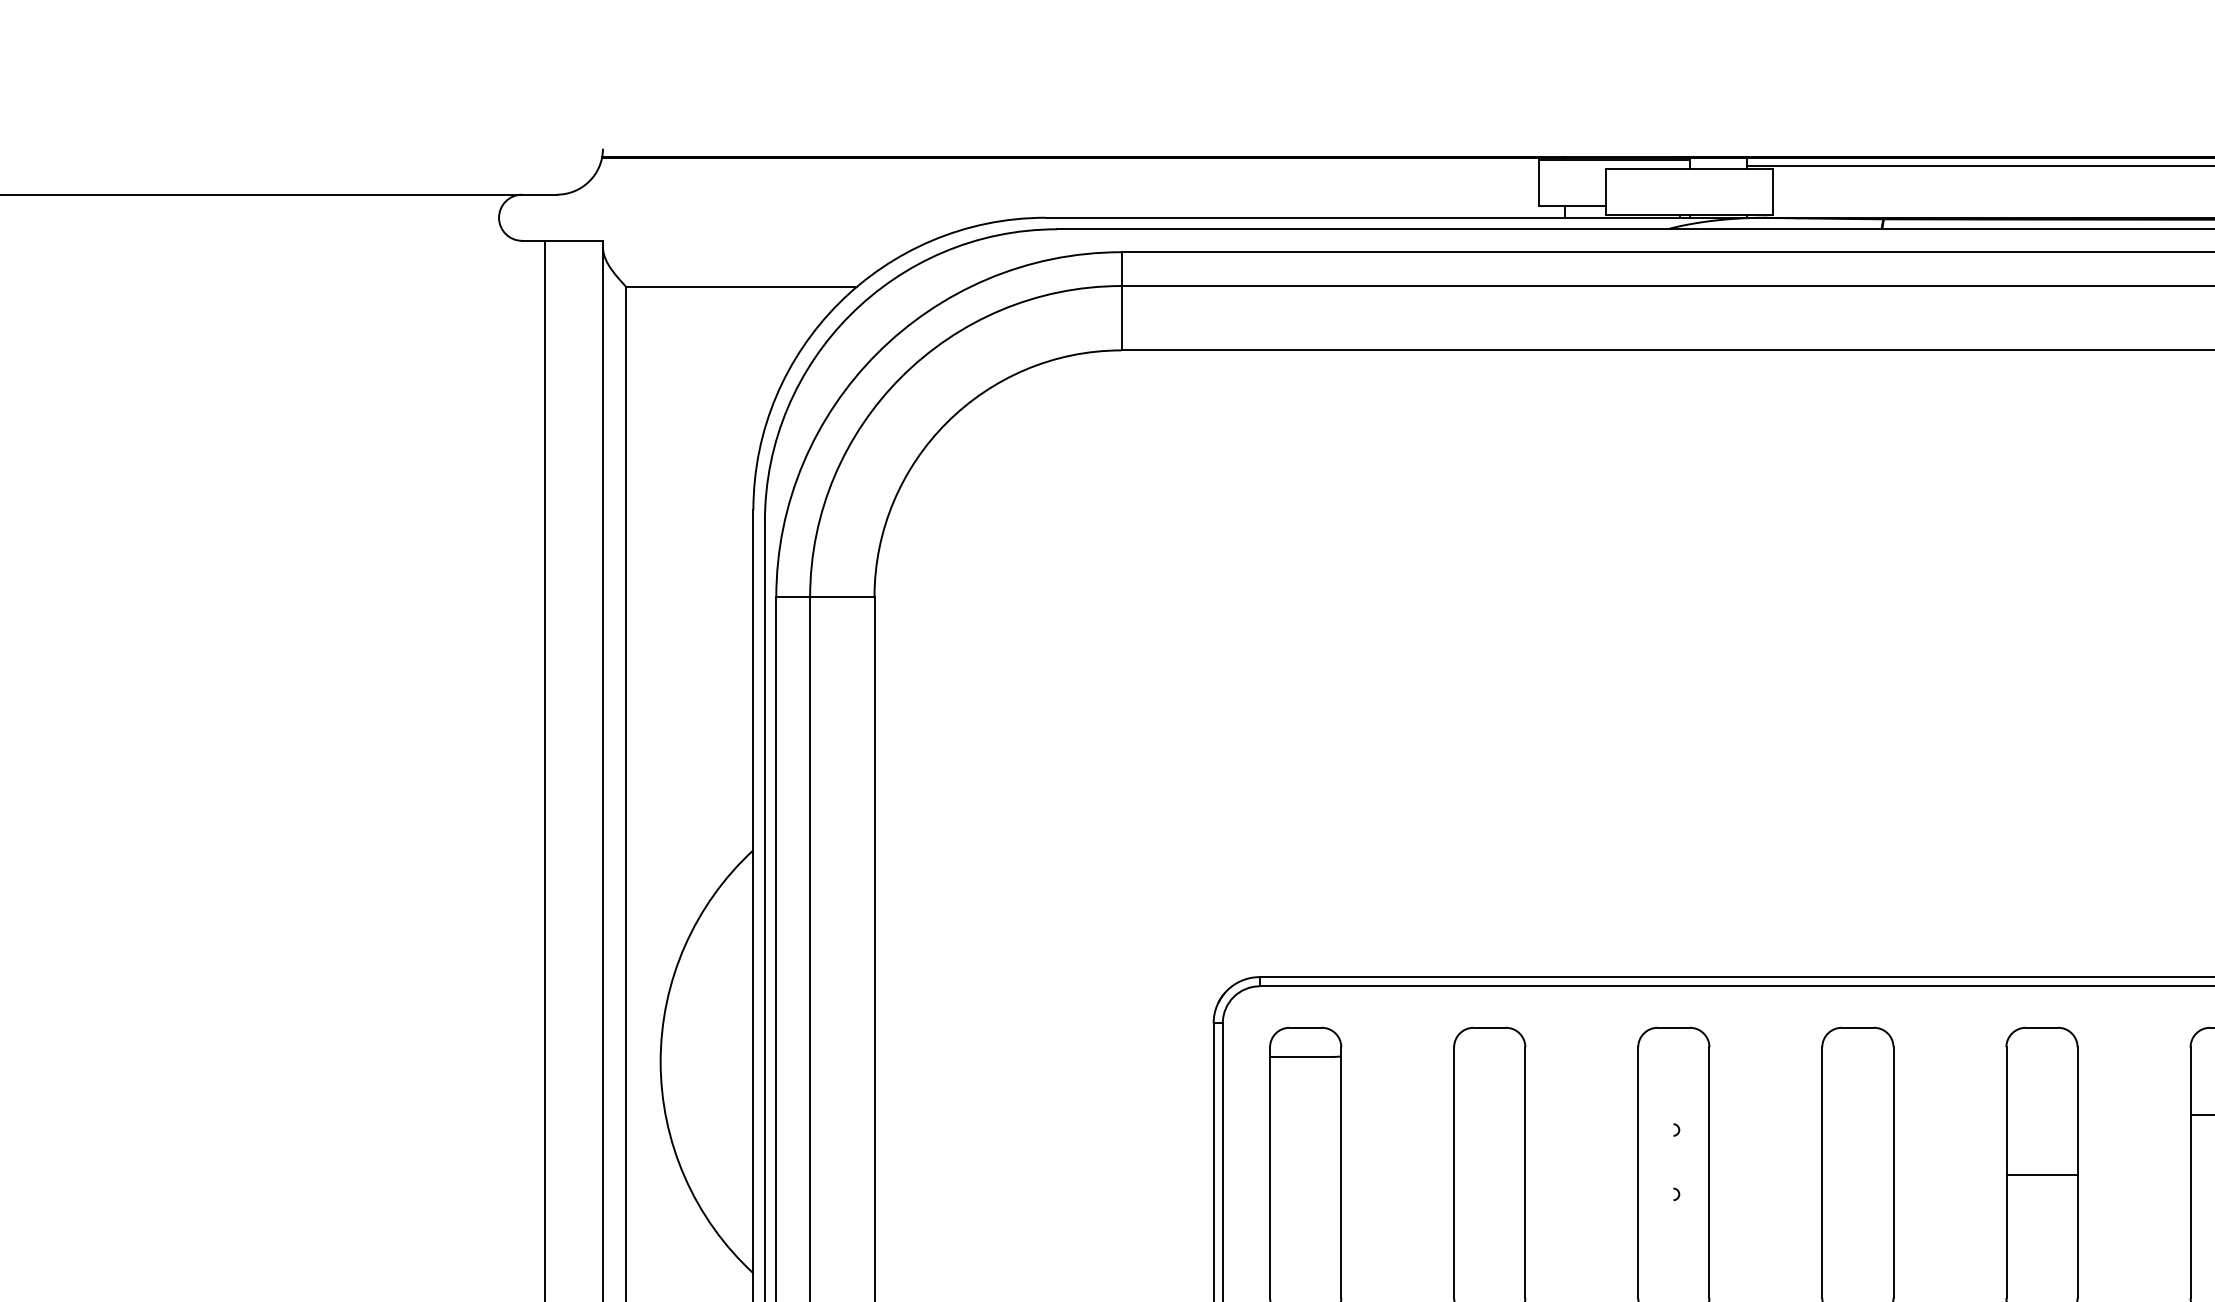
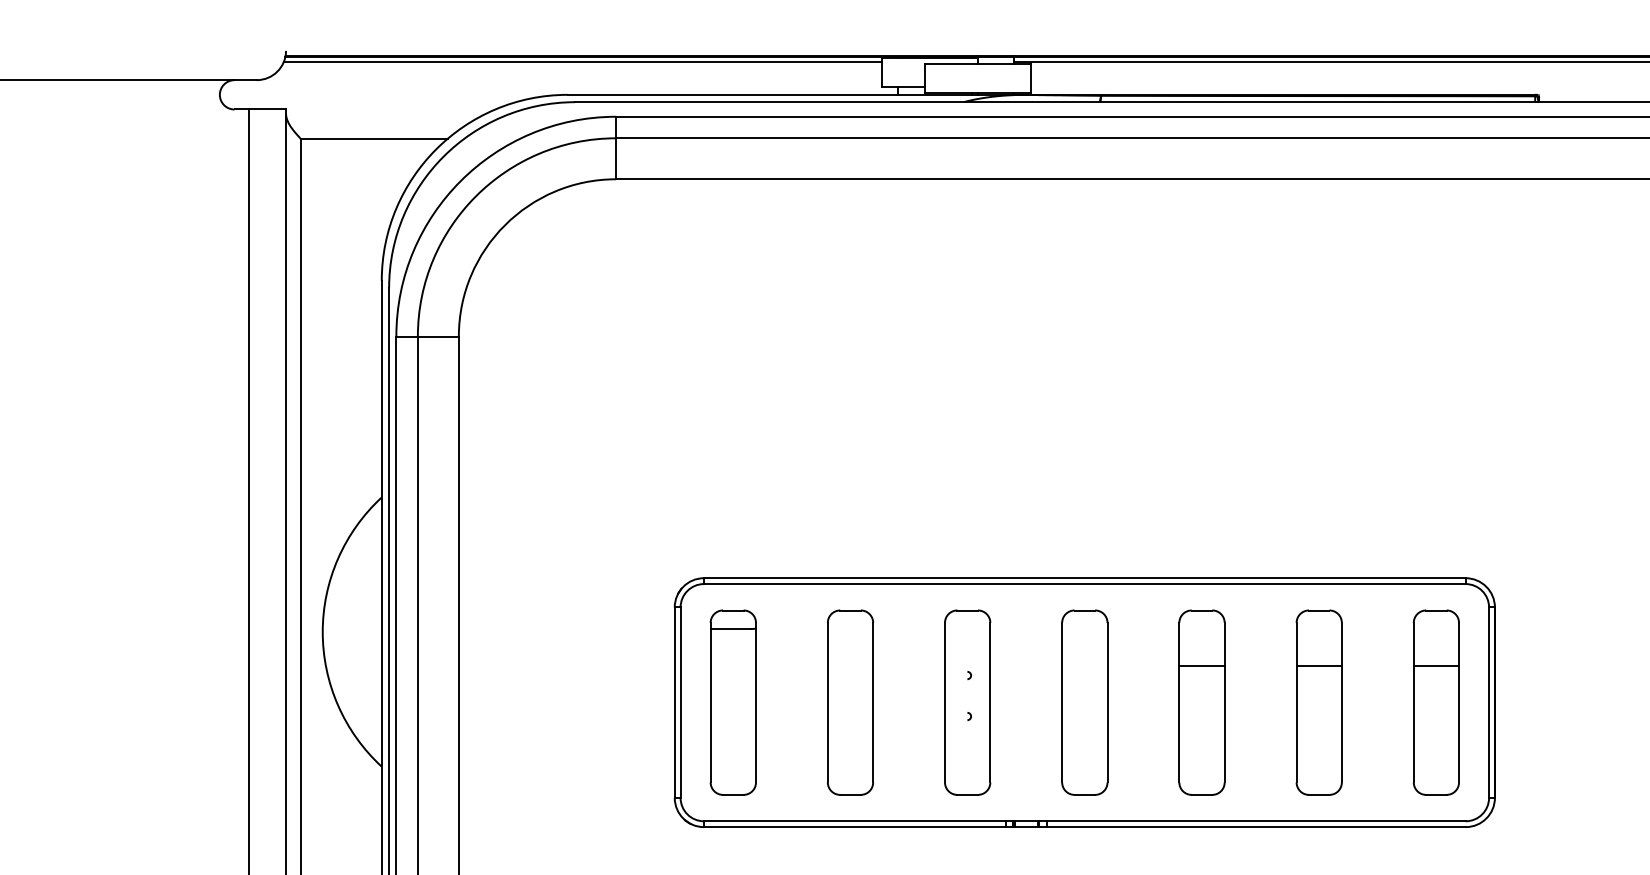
line: (1068, 166) -> (582, 62), added
line: (2041, 1175) -> (1201, 666), moved

